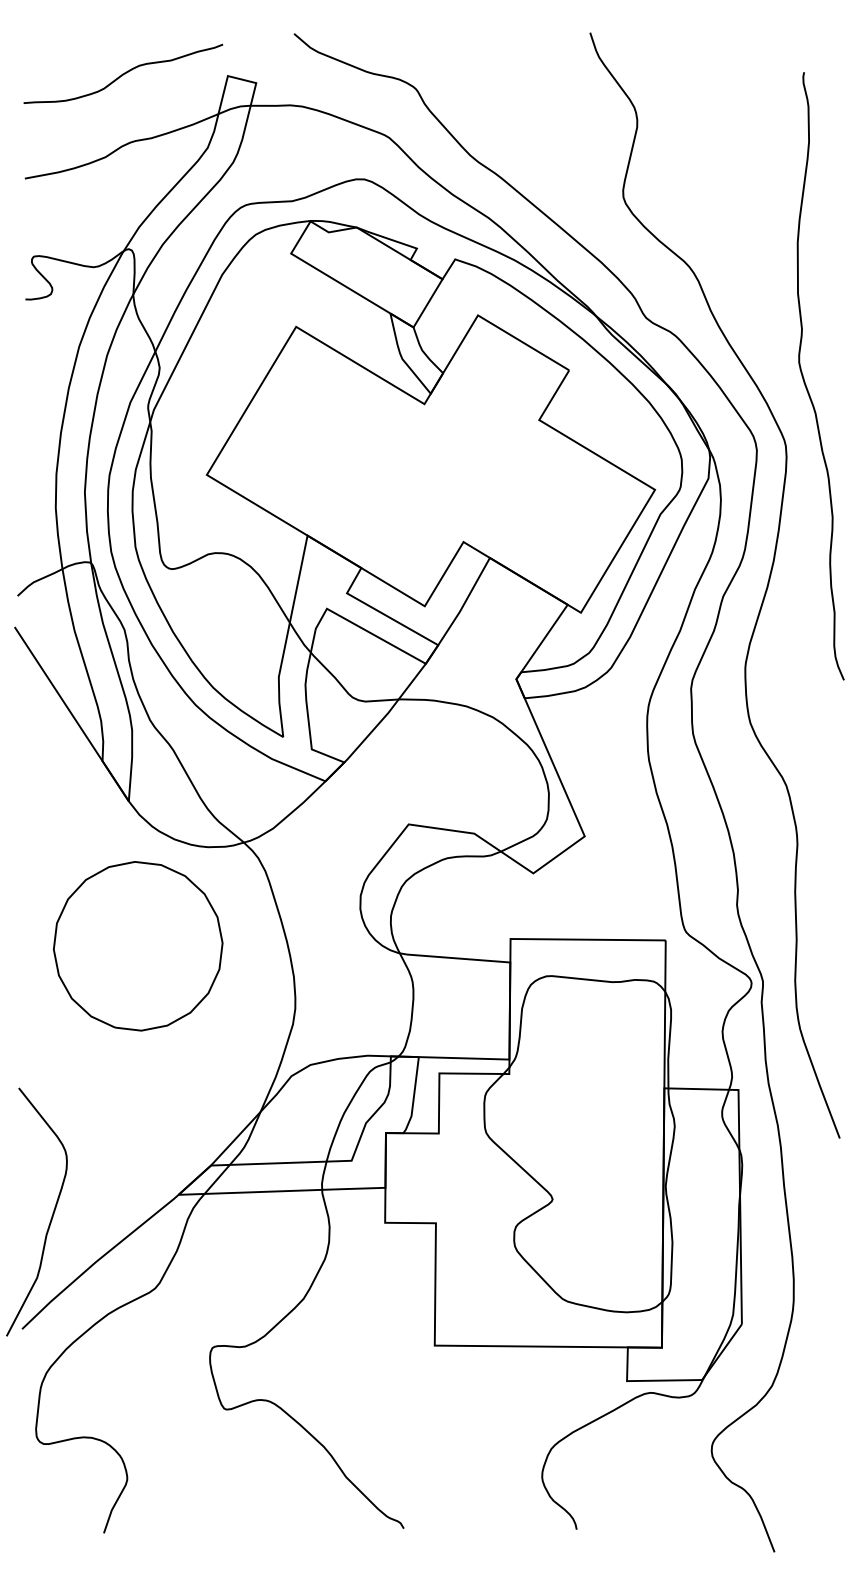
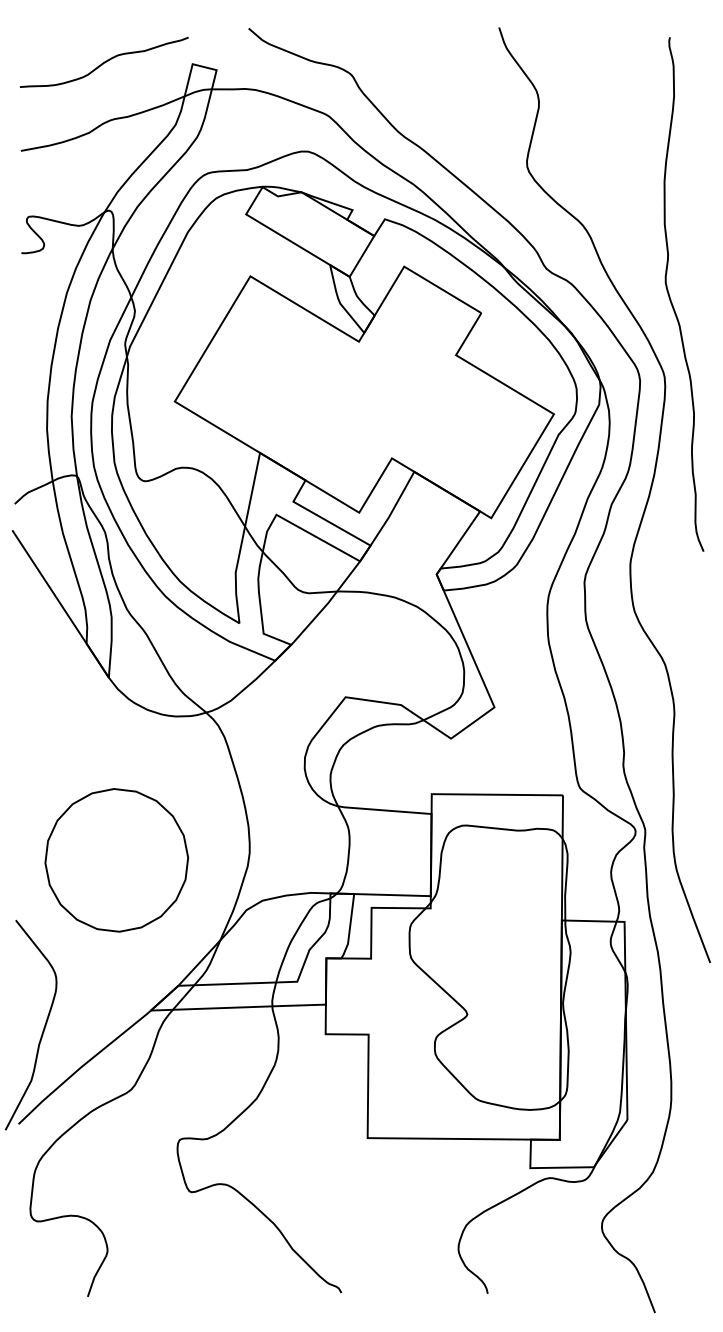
curve: (805, 381) -> (671, 298), moved
part: (138, 946) -> (117, 860), moved

